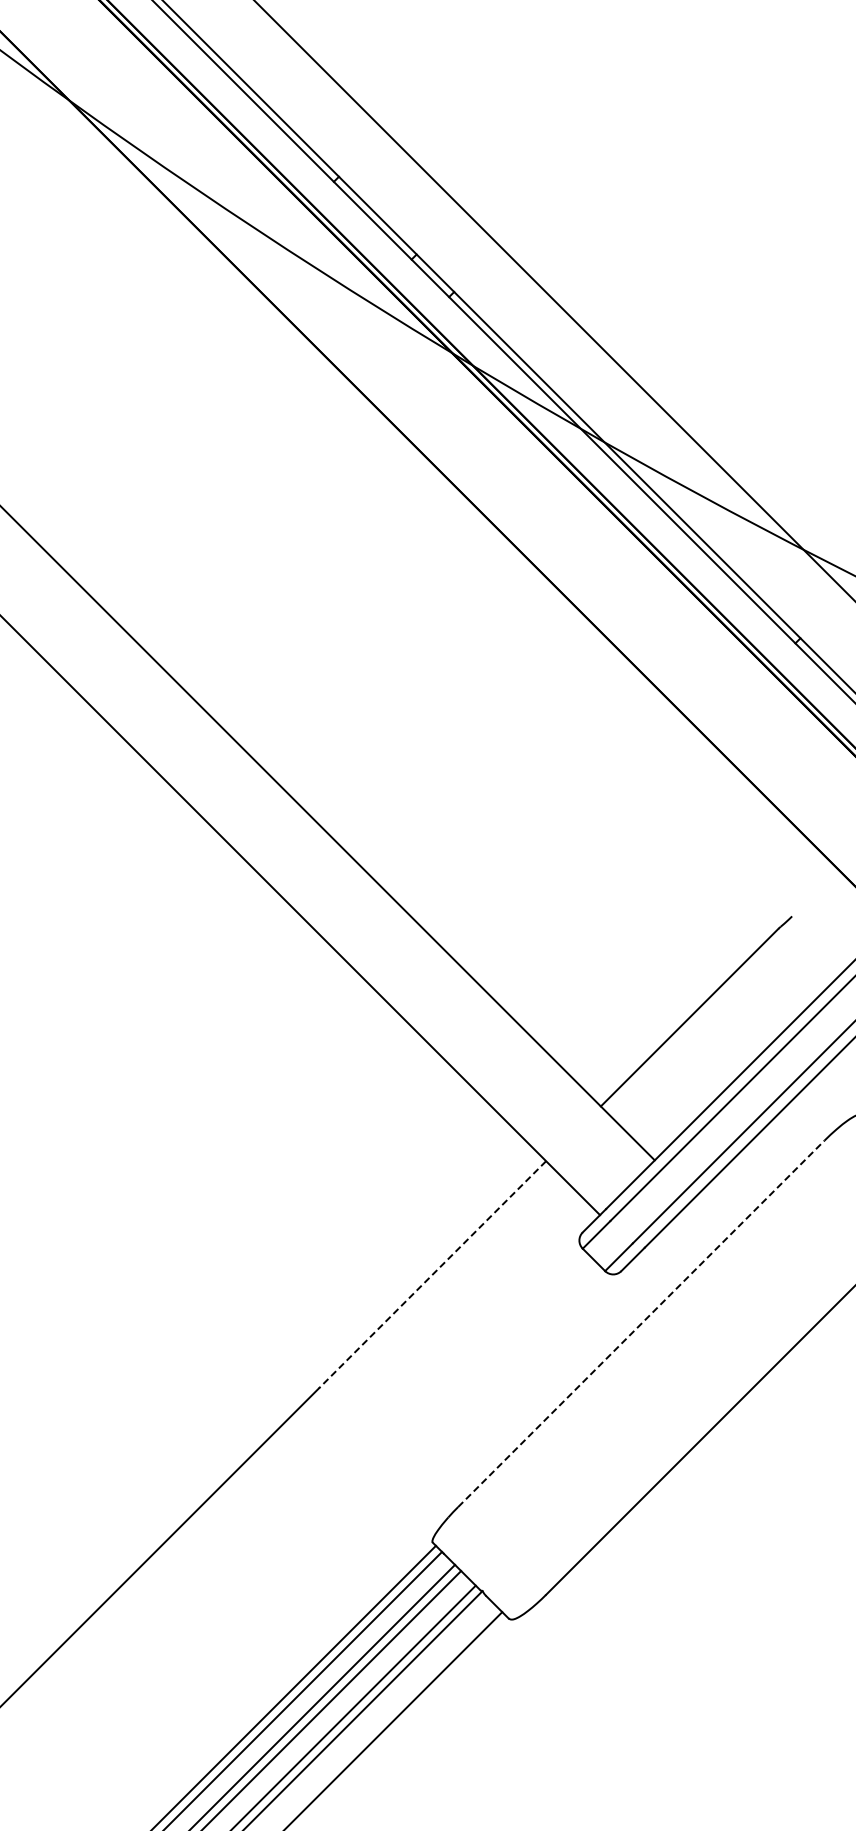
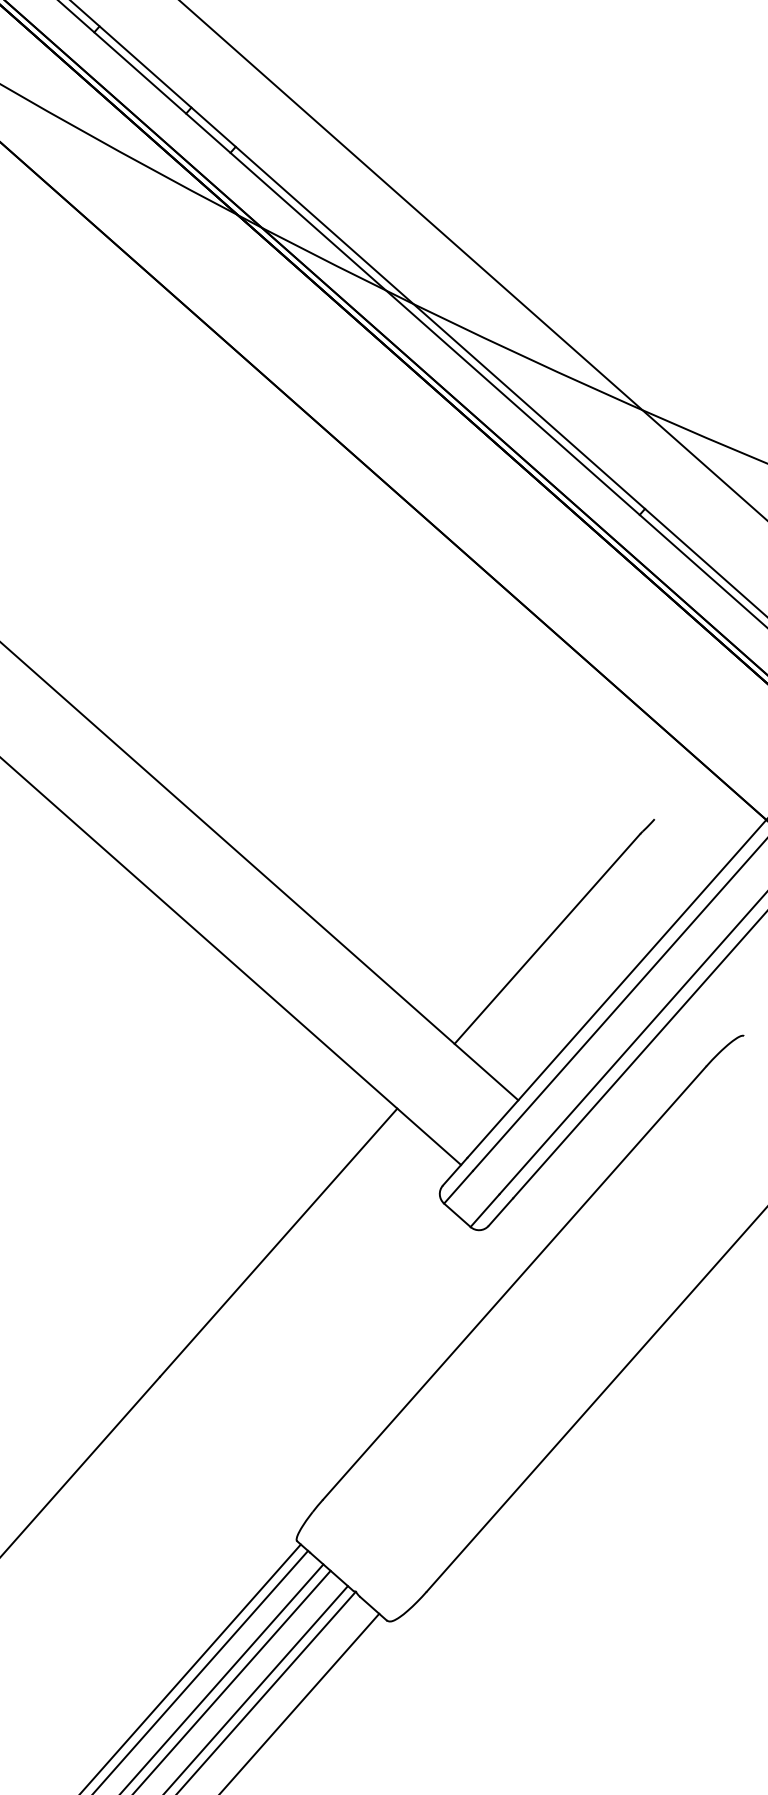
line: (432, 1274) -> (278, 1242), dashed -> solid
line: (641, 1323) -> (514, 1282), dashed -> solid

